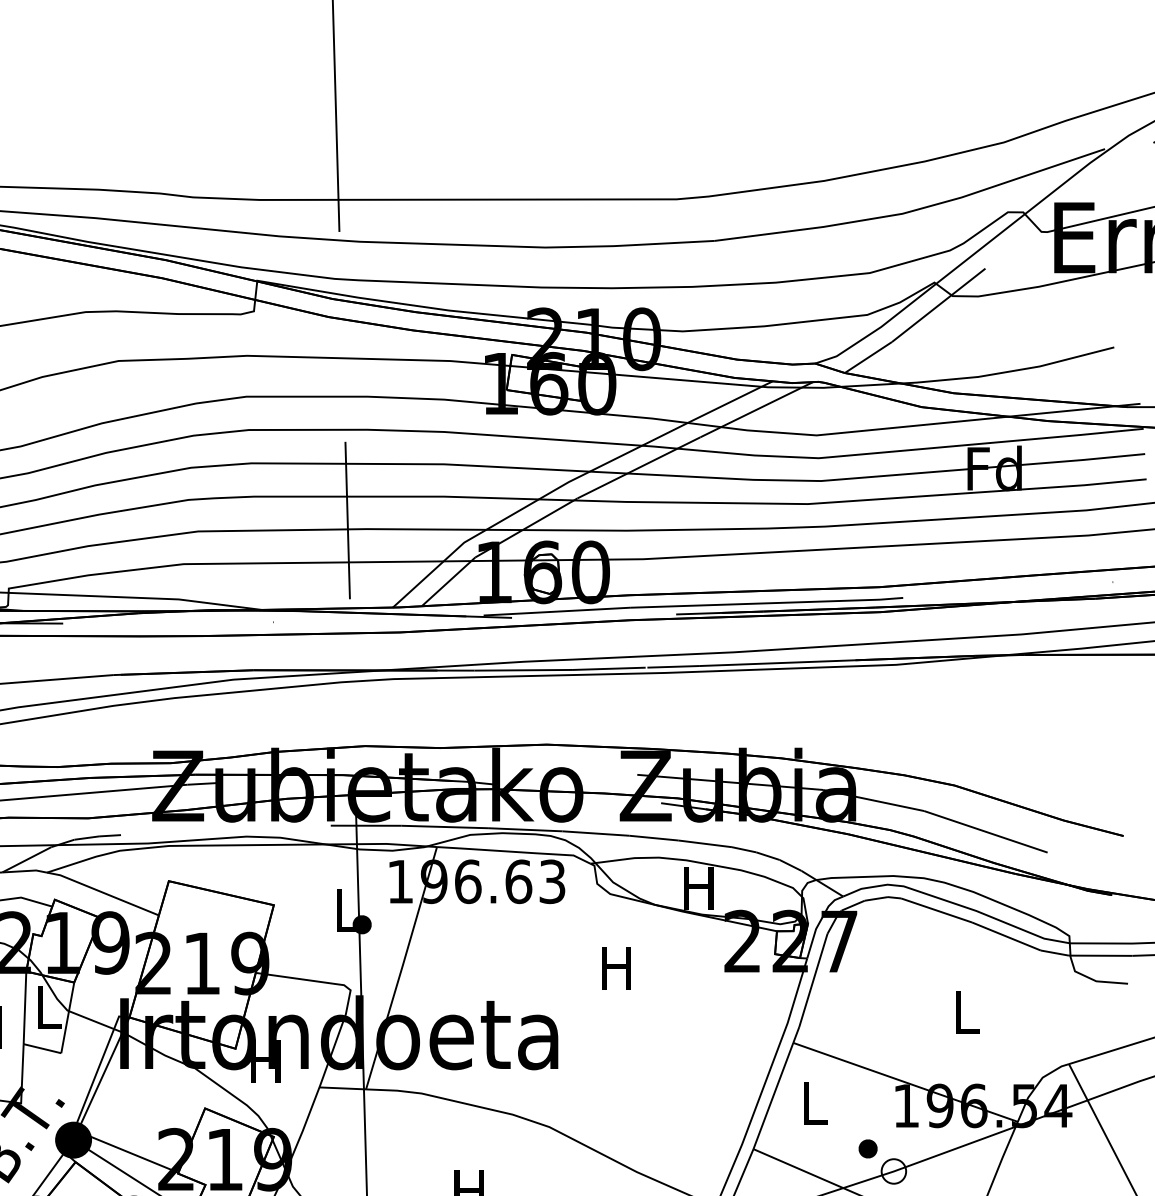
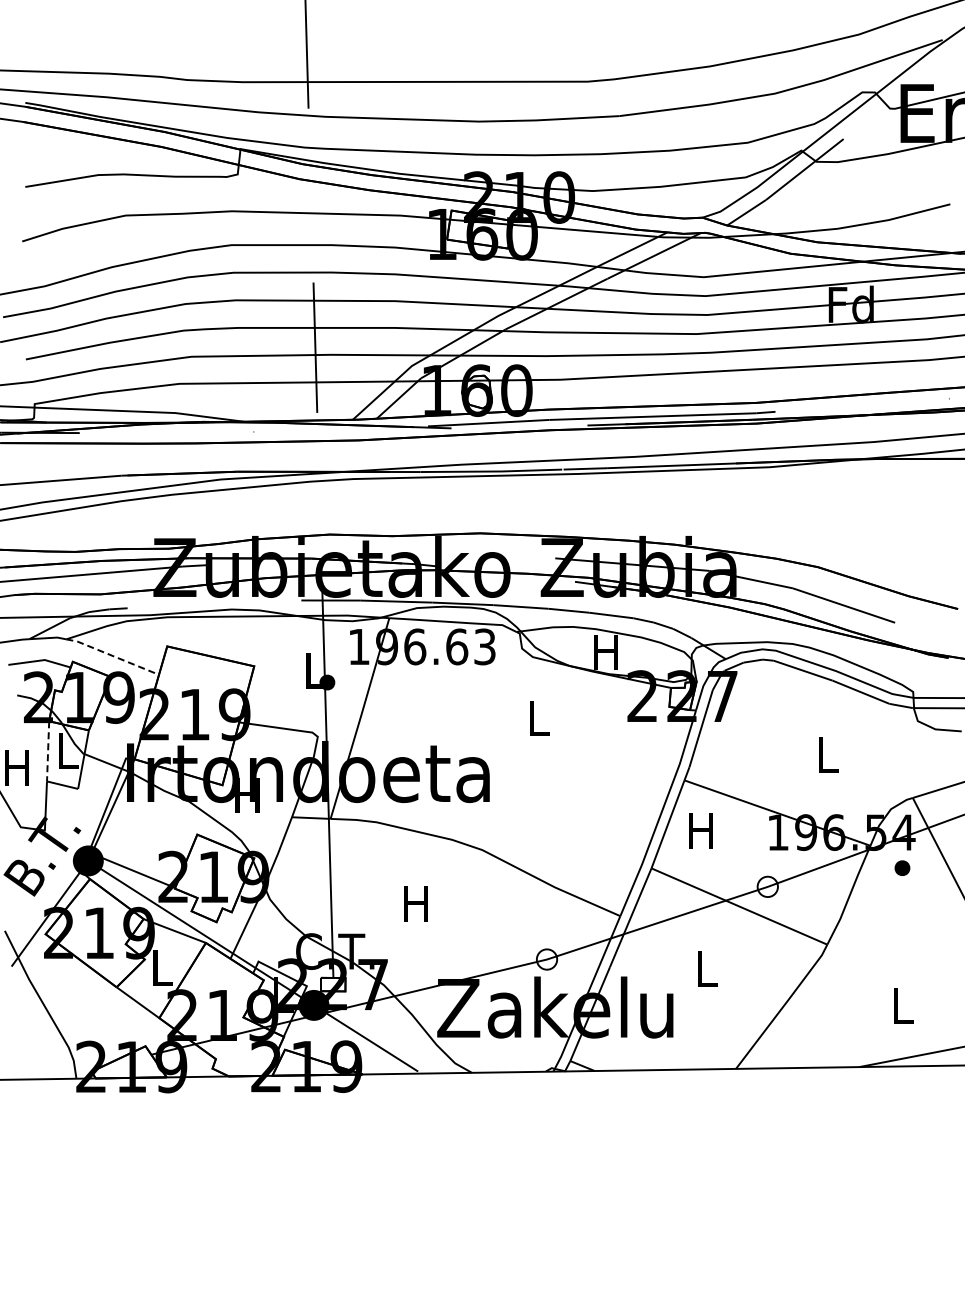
line: (102, 892) -> (112, 655), solid -> dashed
text: (615, 968) -> (537, 718), H -> L
line: (25, 1009) -> (48, 752), solid -> dashed
text: (812, 1103) -> (700, 830), L -> H
part: (868, 1148) -> (902, 867), moved

